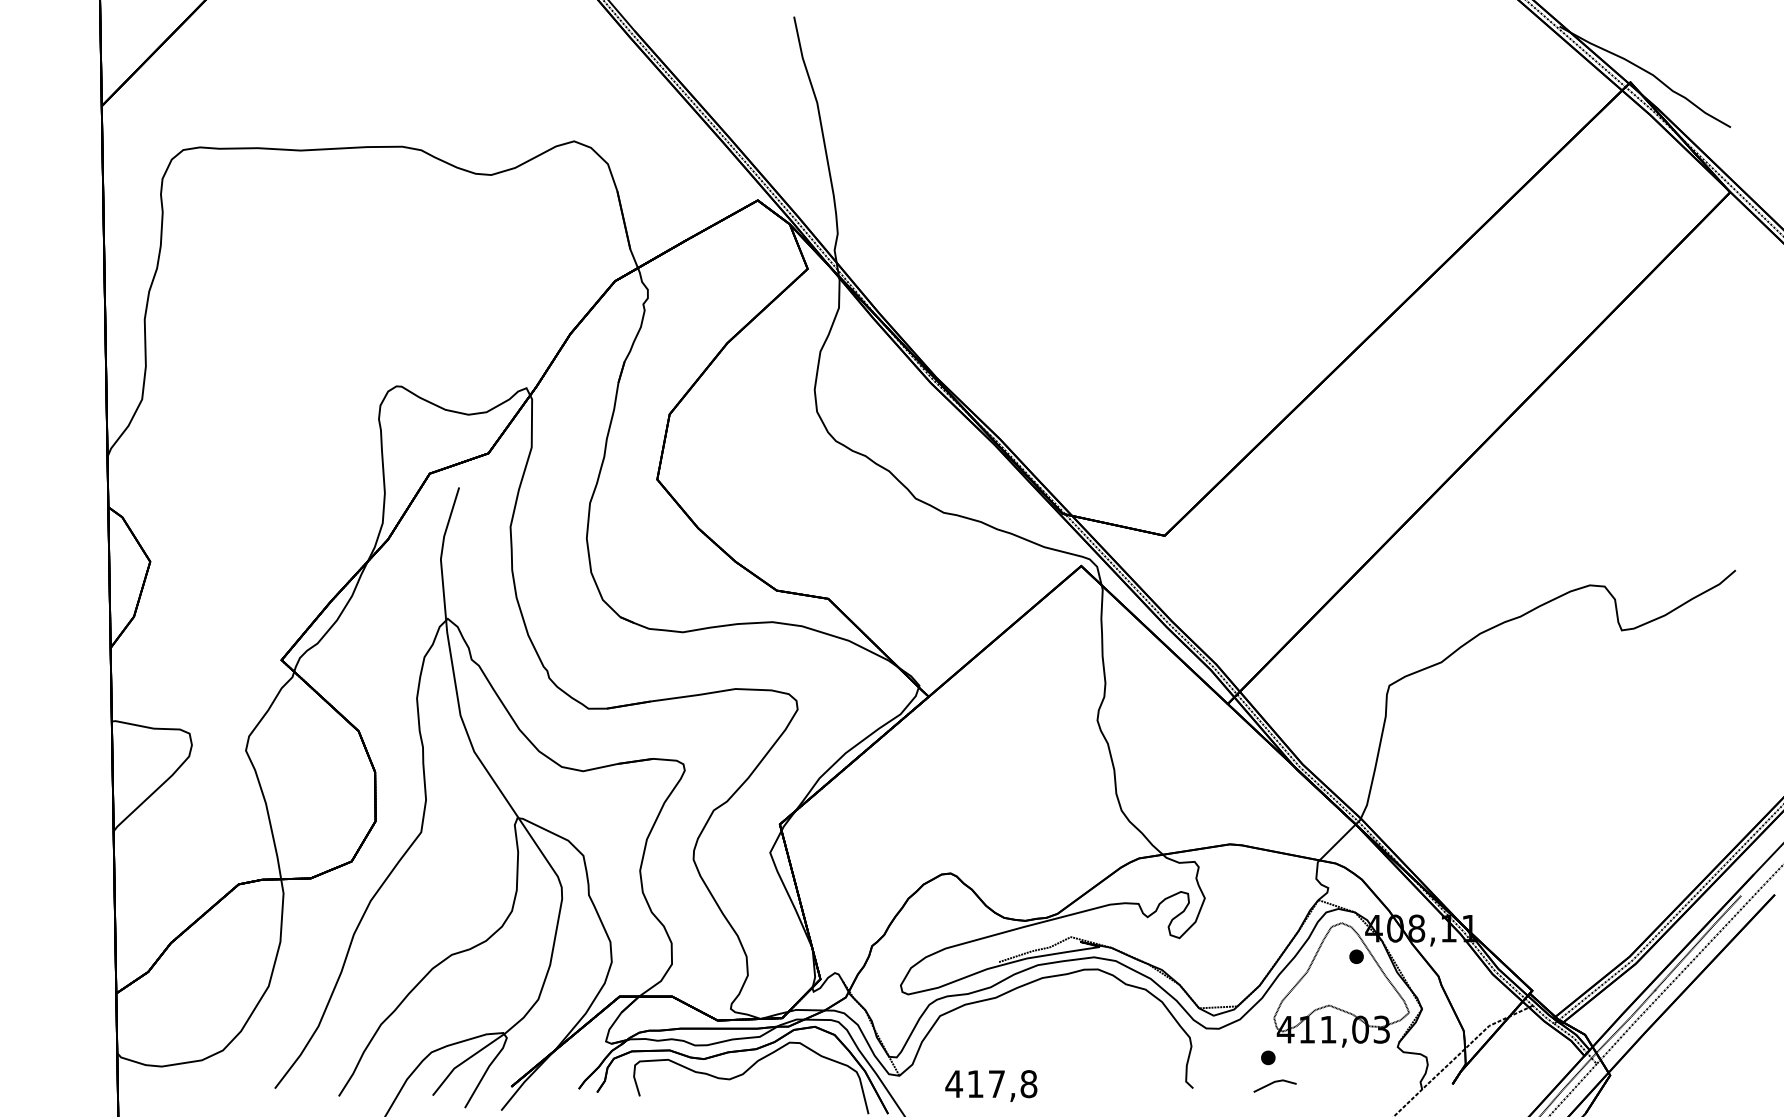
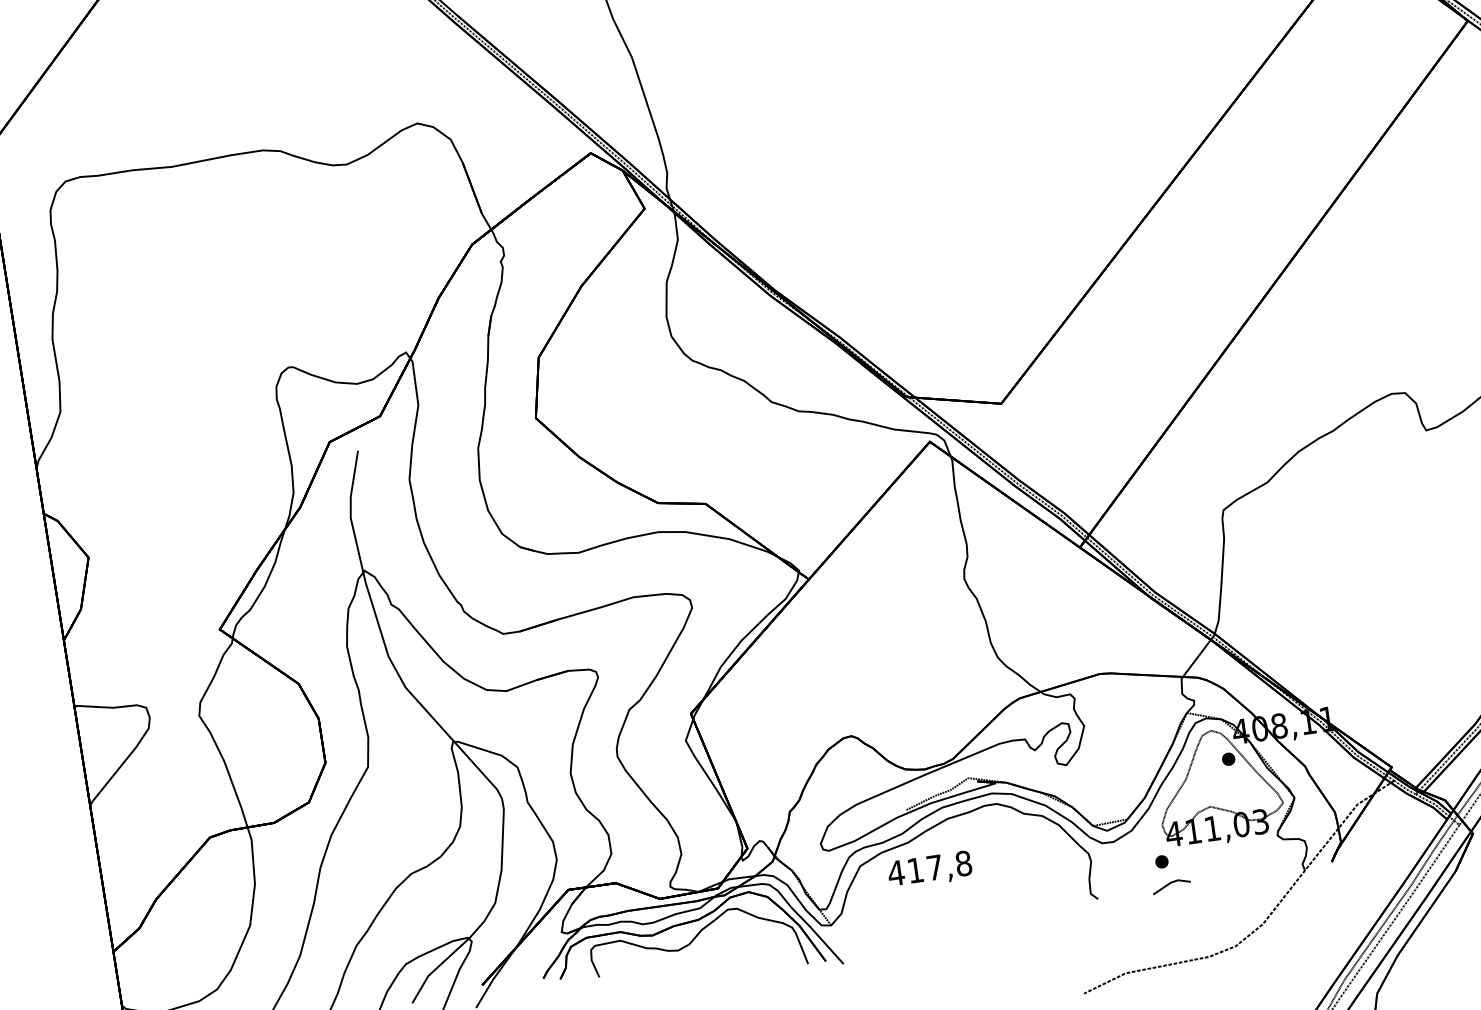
text: (991, 1085) -> (930, 869), moved

